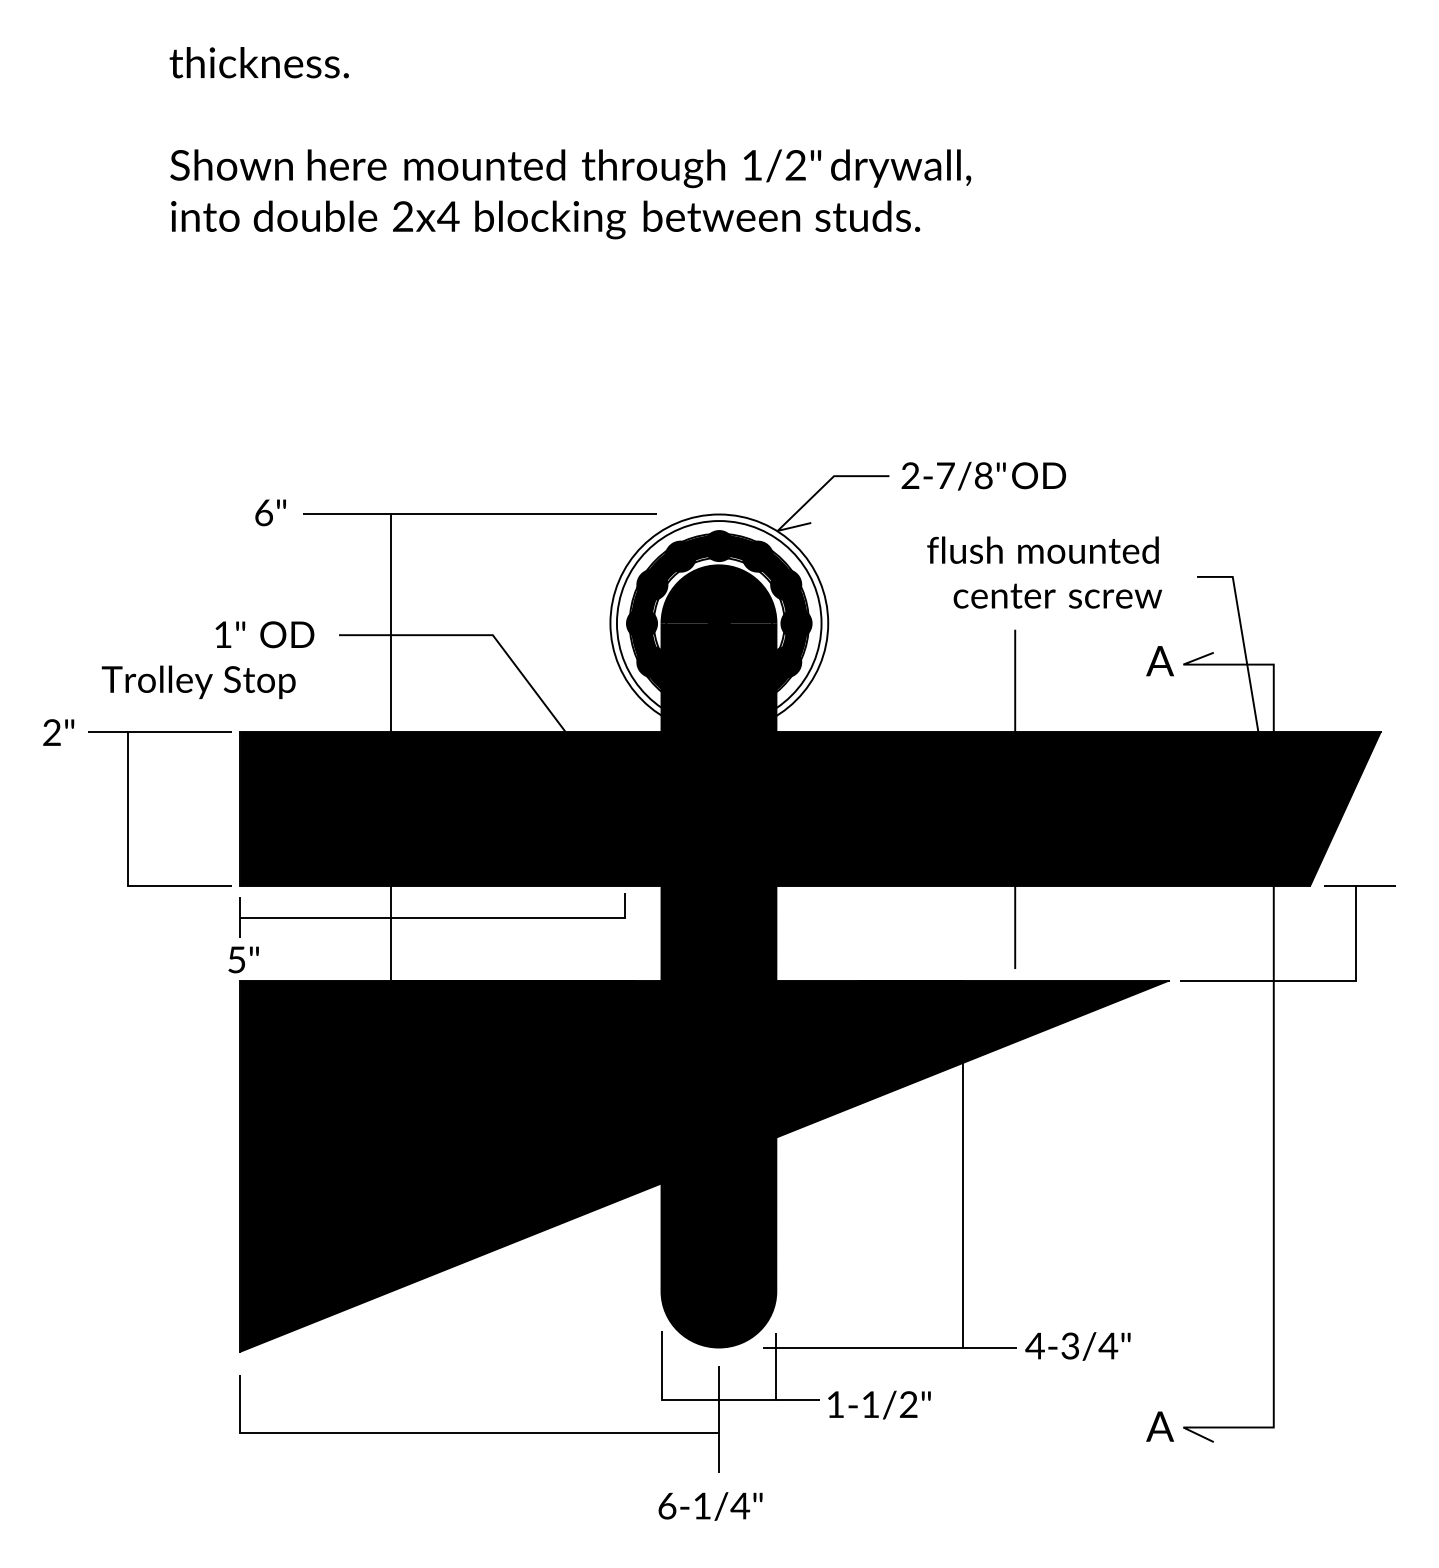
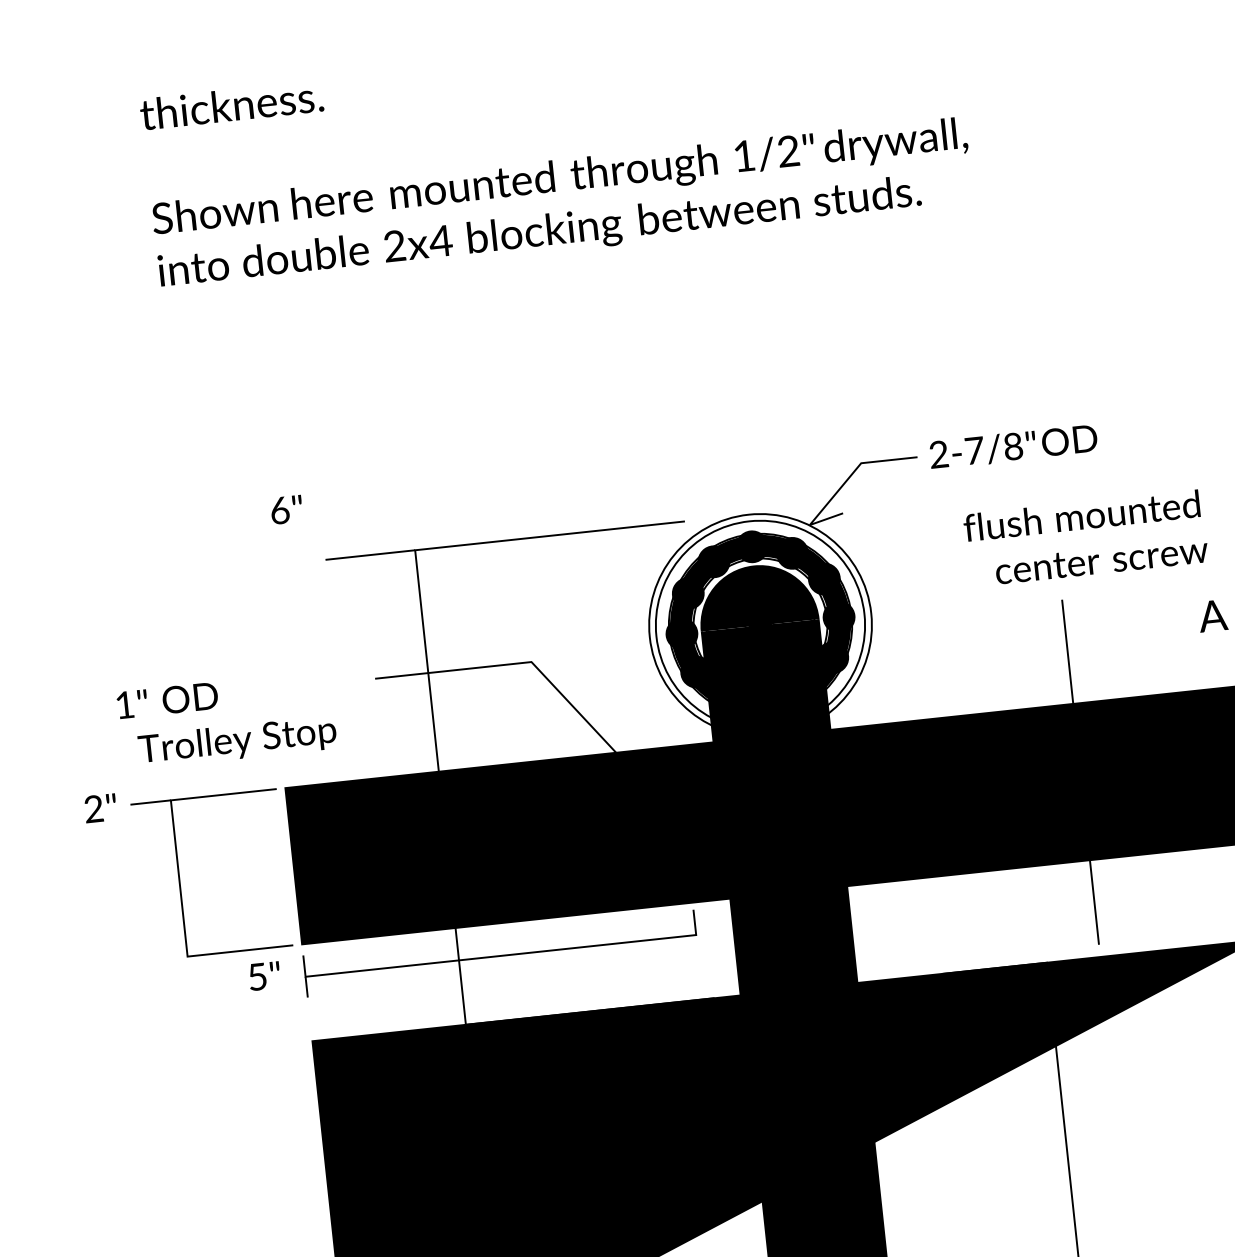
text: (270, 512) -> (286, 509), moved
text: (264, 634) -> (167, 700), moved
text: (243, 959) -> (264, 975), moved

